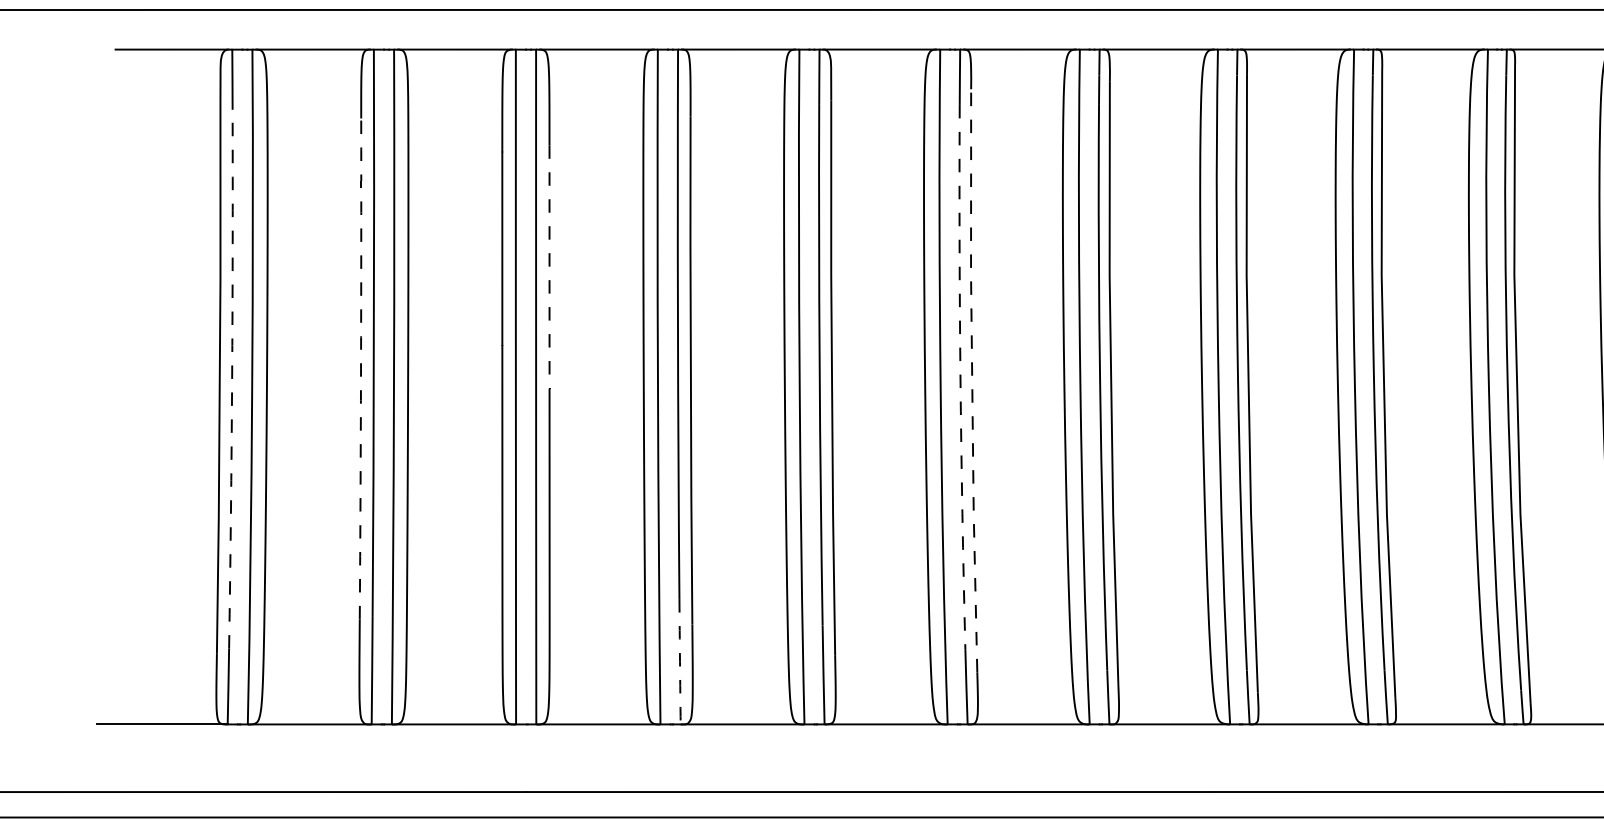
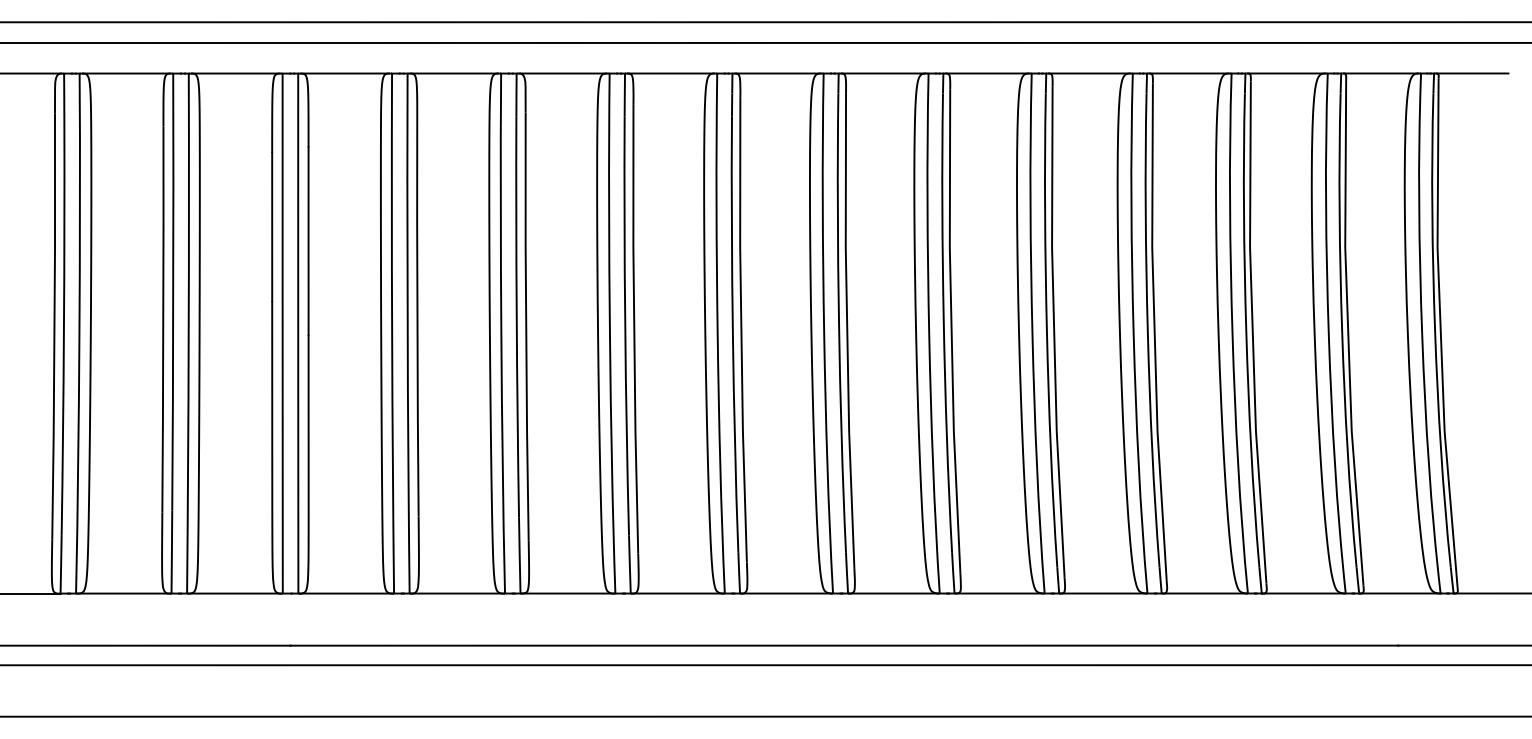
line: (549, 267) -> (308, 241), dashed -> solid
arc: (361, 368) -> (163, 319), dashed -> solid
arc: (960, 376) -> (625, 325), dashed -> solid
arc: (231, 379) -> (63, 327), dashed -> solid
line: (972, 380) -> (634, 328), dashed -> solid
arc: (680, 662) -> (409, 545), dashed -> solid

